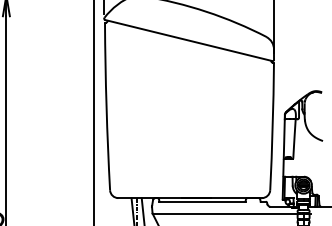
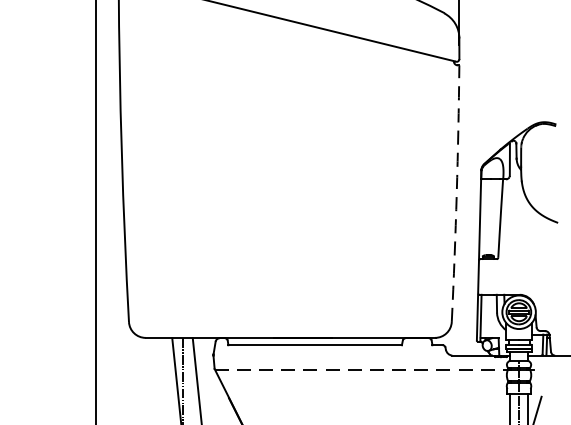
arc: (272, 126) -> (456, 193), solid -> dashed
line: (225, 213) -> (361, 368), solid -> dashed

